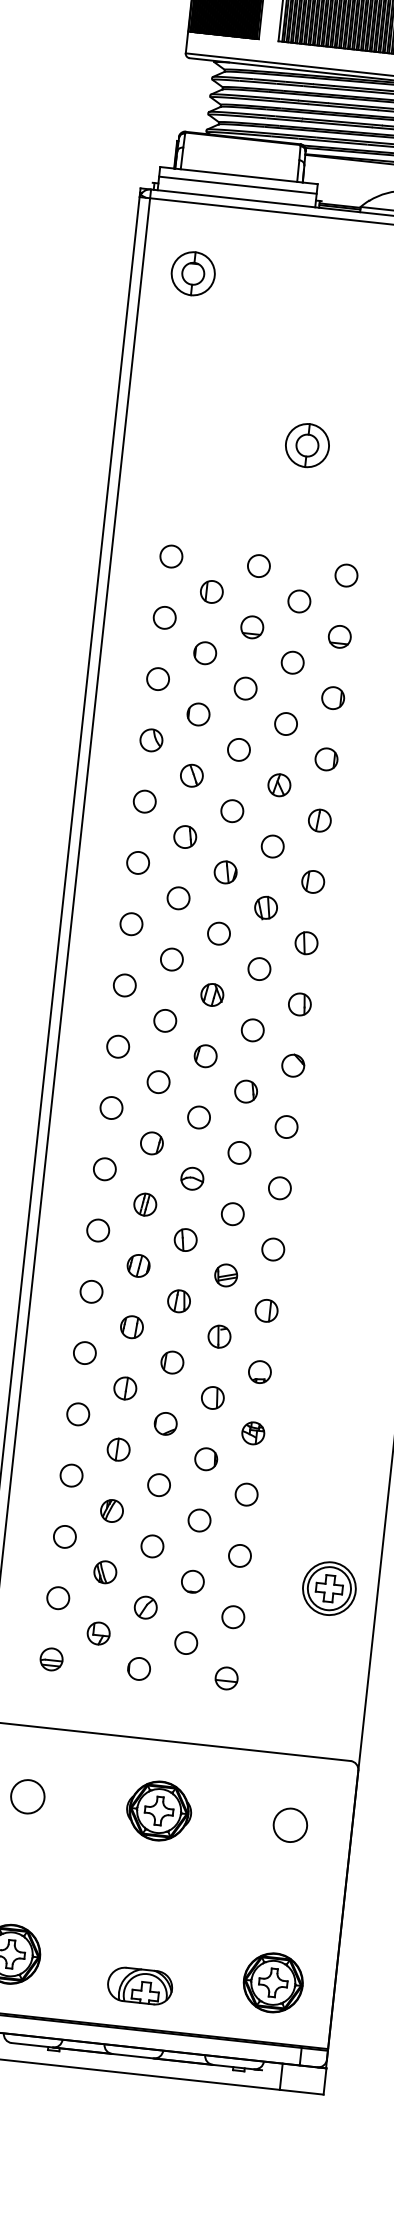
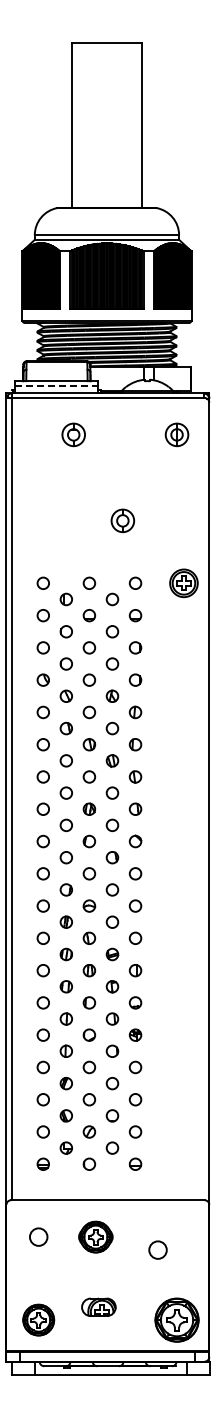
line: (238, 185) -> (57, 386), solid -> dashed
part: (192, 273) -> (73, 434), moved
part: (306, 444) -> (122, 520), moved
part: (328, 1588) -> (183, 1111), removed
part: (158, 1809) -> (95, 1236), moved
circle: (289, 1824) -> (157, 1249), moved
part: (272, 1981) -> (176, 1319), size x1.4
part: (139, 1984) -> (98, 1306), moved

